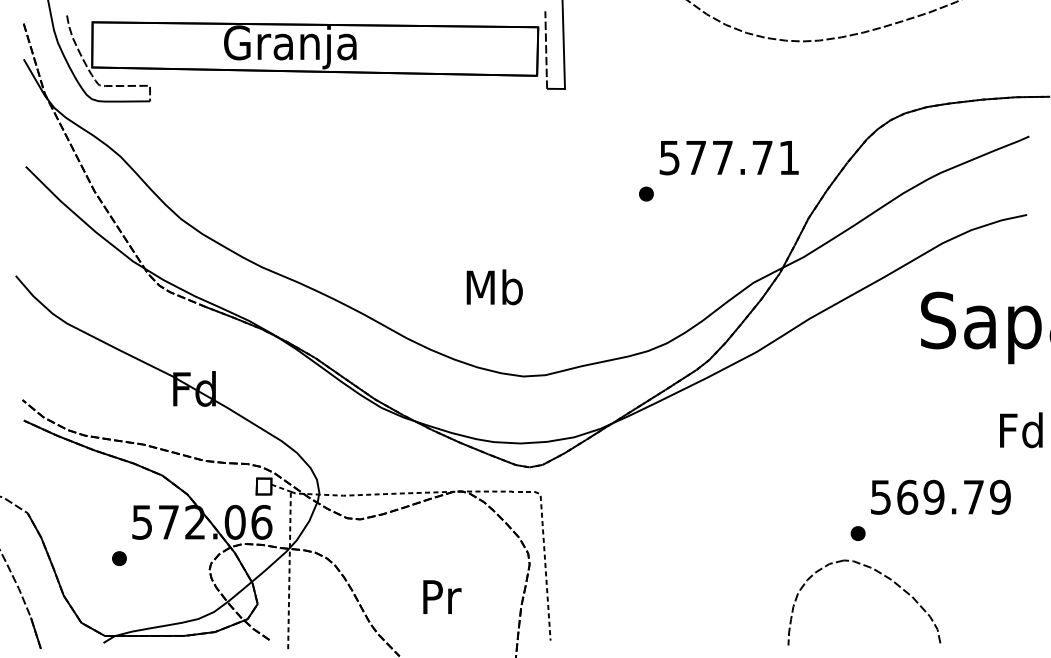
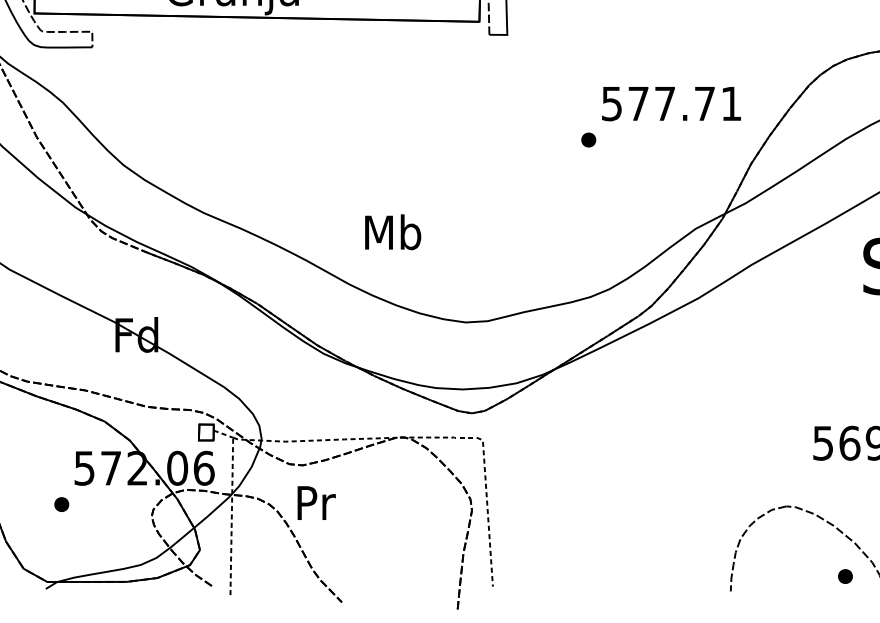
text: (494, 287) -> (392, 232), moved
part: (857, 533) -> (844, 576), moved
text: (442, 596) -> (316, 502), moved

